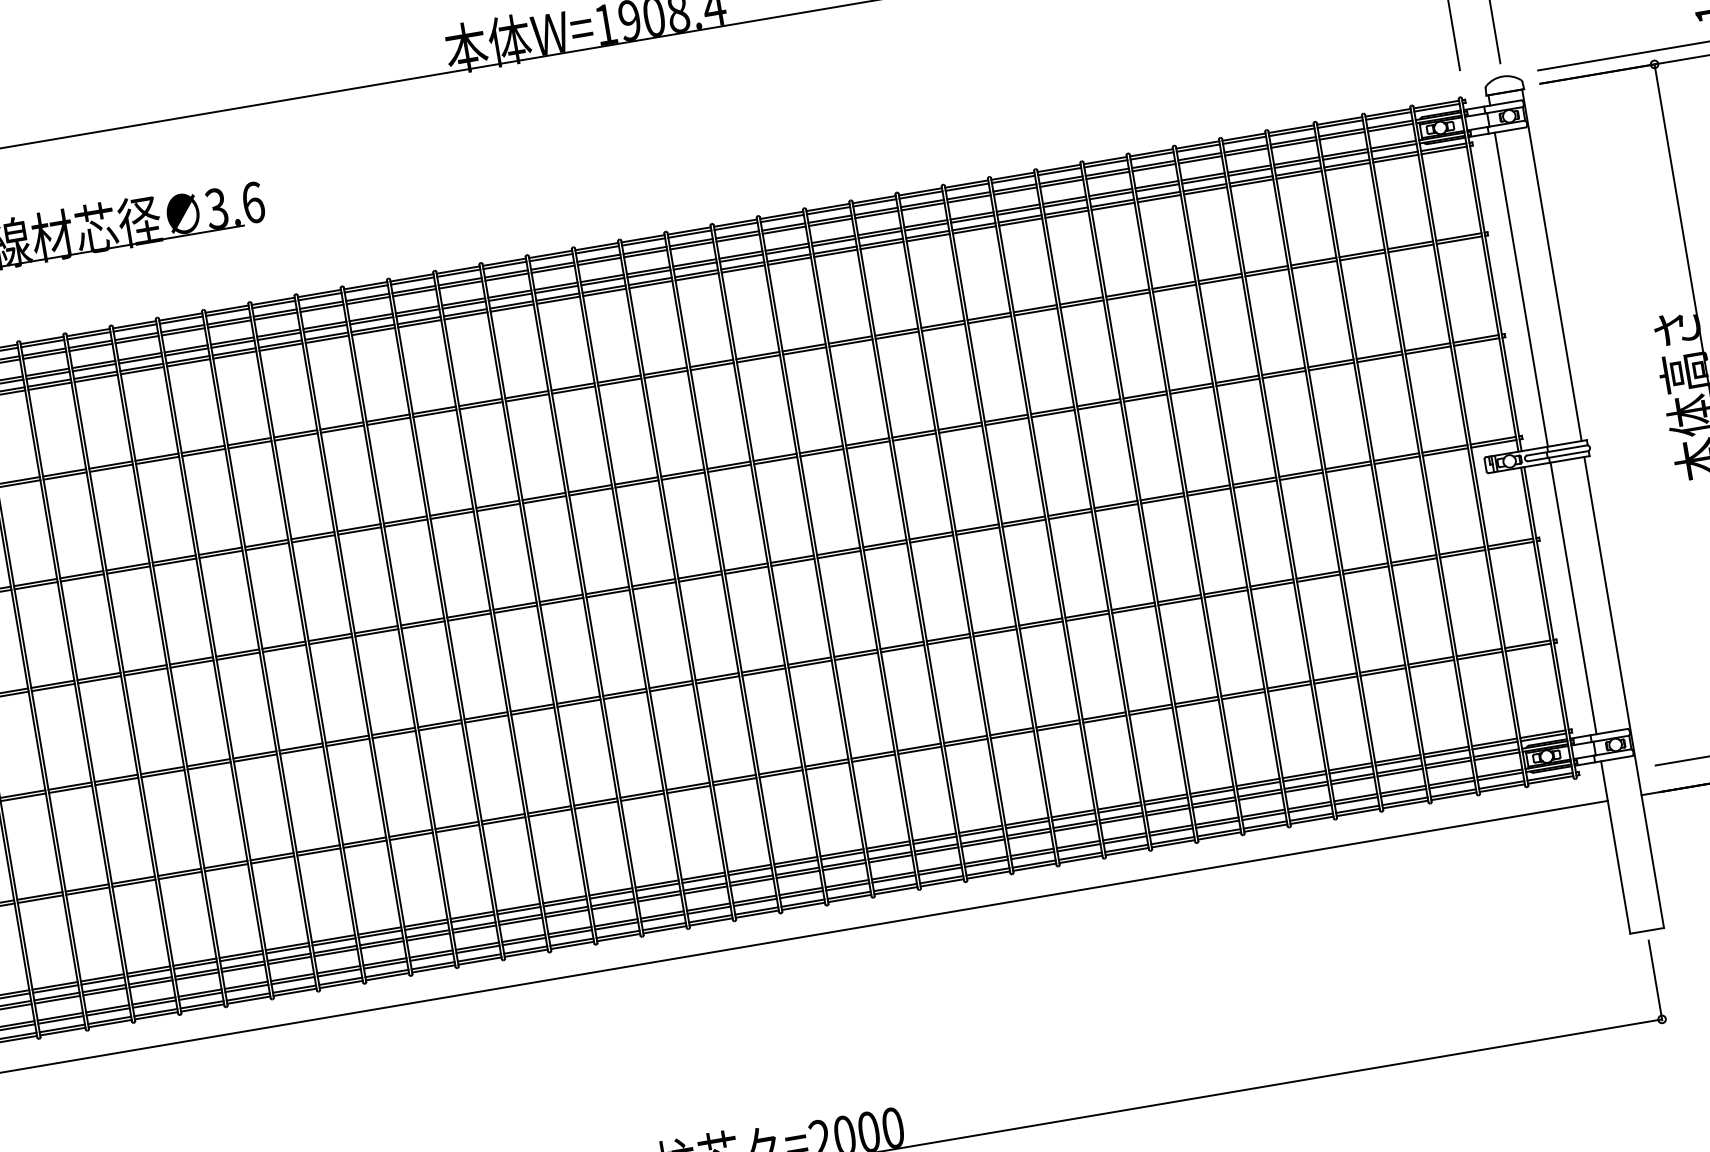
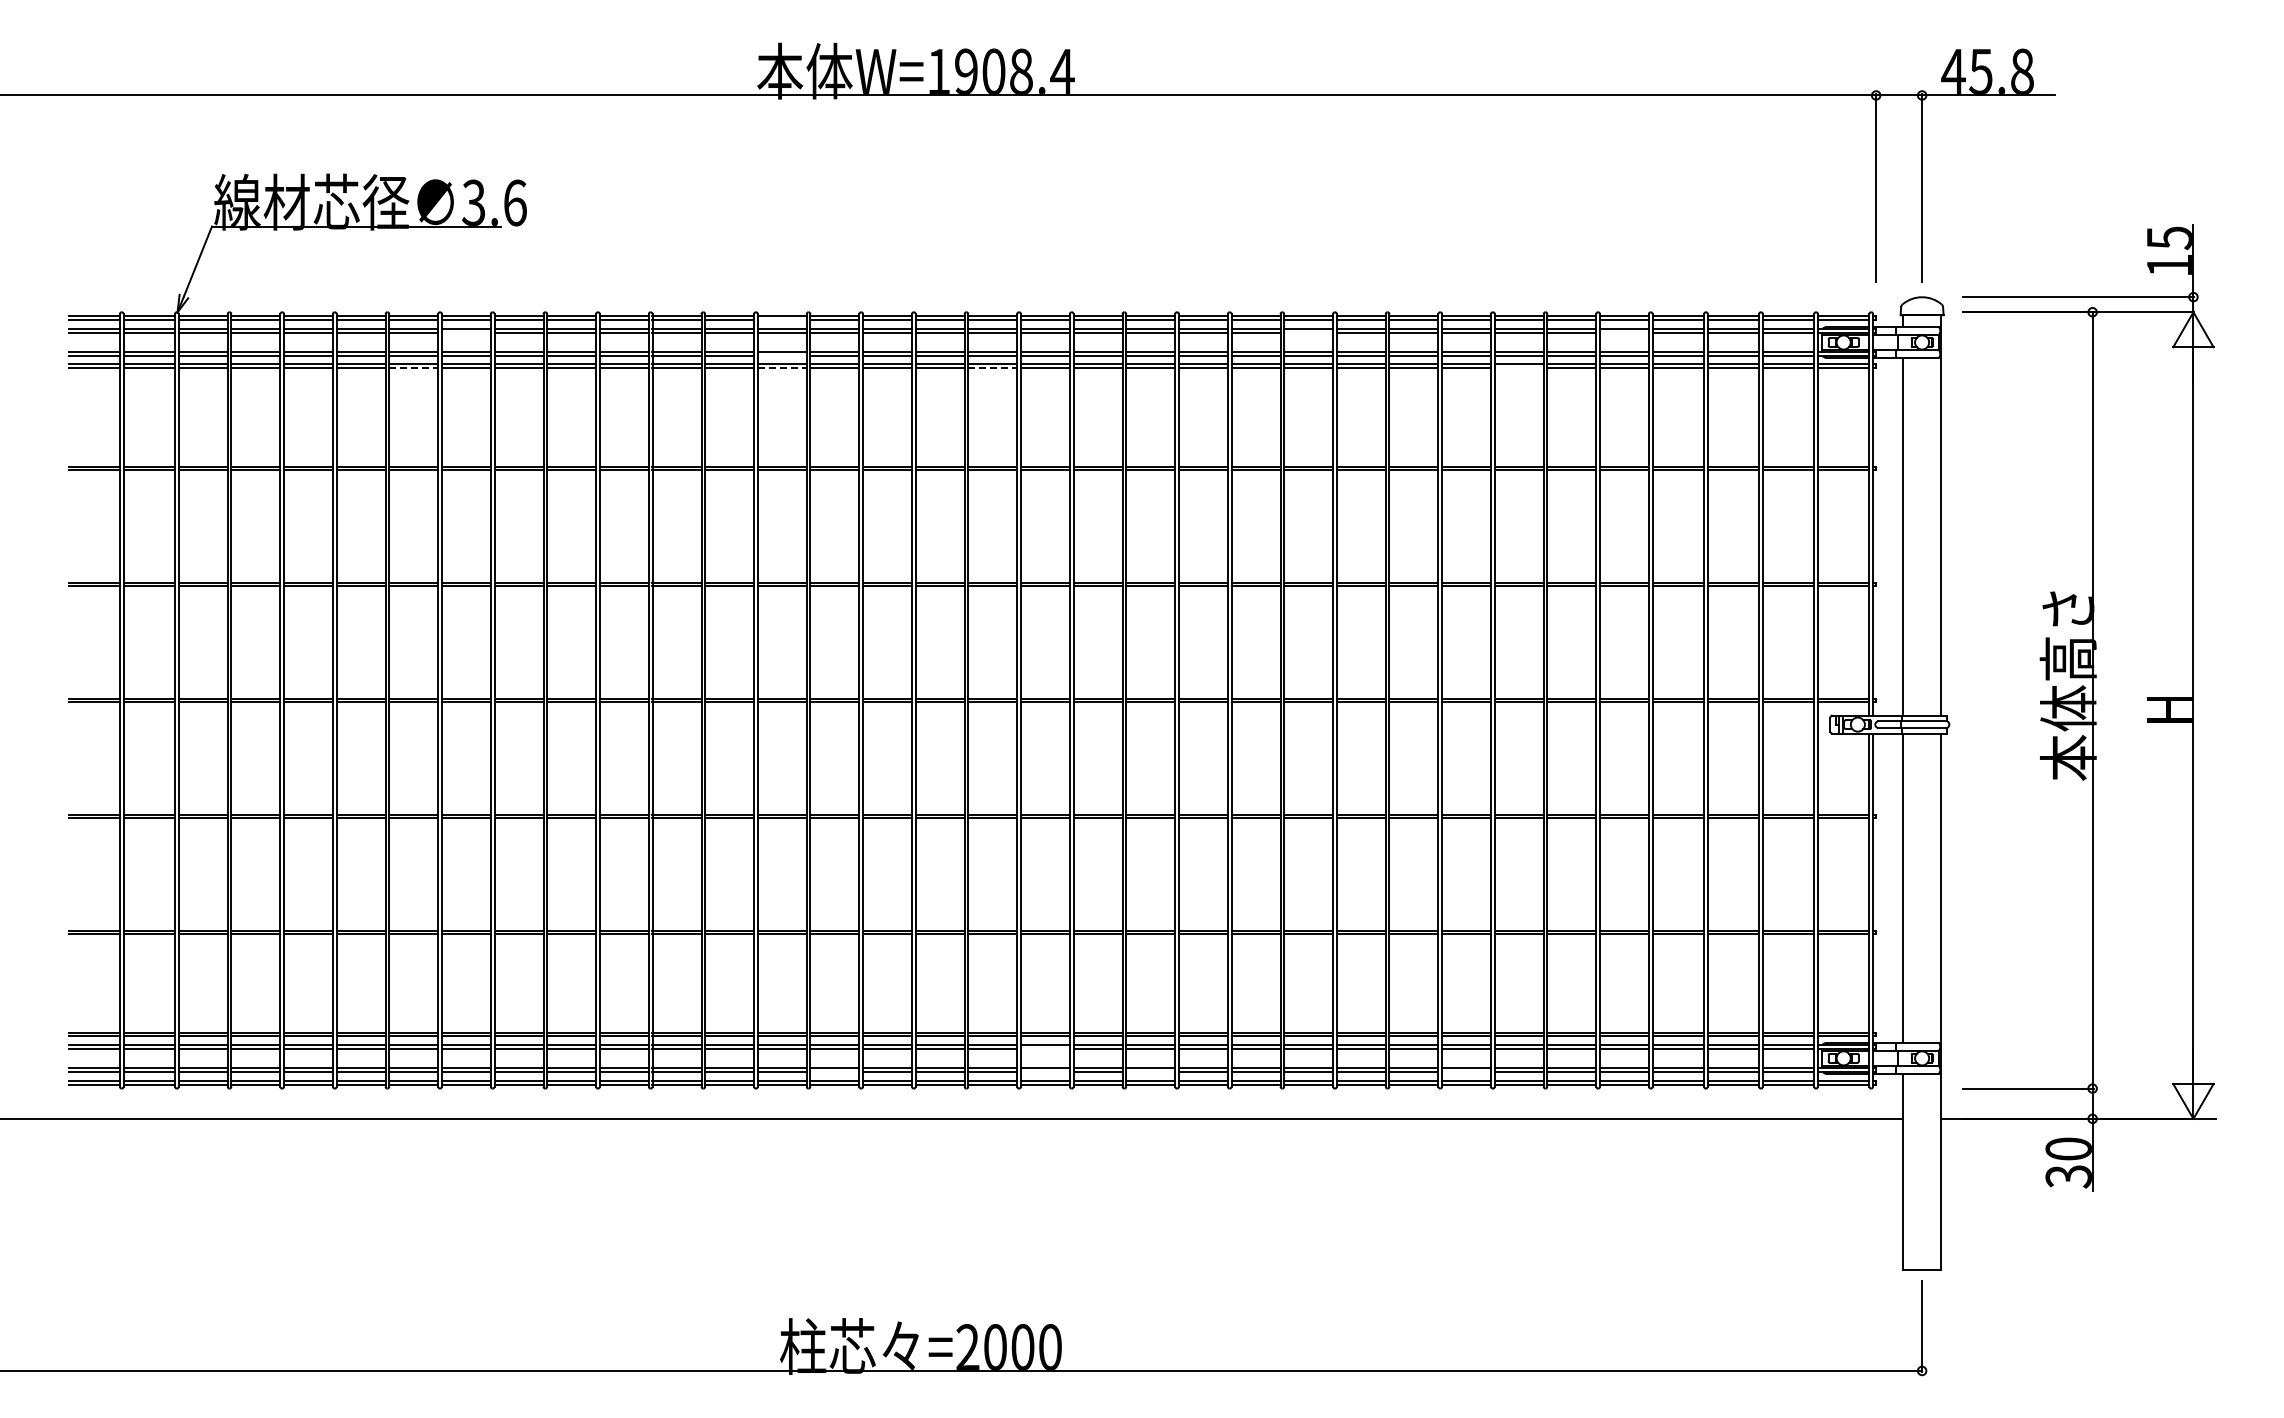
line: (1245, 151) -> (1623, 332), removed
line: (969, 198) -> (1308, 332), removed
line: (1158, 199) -> (1518, 368), removed
line: (504, 265) -> (781, 319), removed
line: (696, 277) -> (992, 368), solid -> dashed
line: (509, 297) -> (781, 355), removed
line: (512, 308) -> (782, 368), solid -> dashed
line: (228, 323) -> (465, 332), removed
line: (188, 363) -> (413, 368), solid -> dashed
line: (1217, 824) -> (1466, 1071), removed
line: (843, 866) -> (1044, 1048), removed
line: (940, 871) -> (1150, 1071), removed
line: (846, 886) -> (1044, 1071), removed
line: (662, 918) -> (834, 1071), removed

